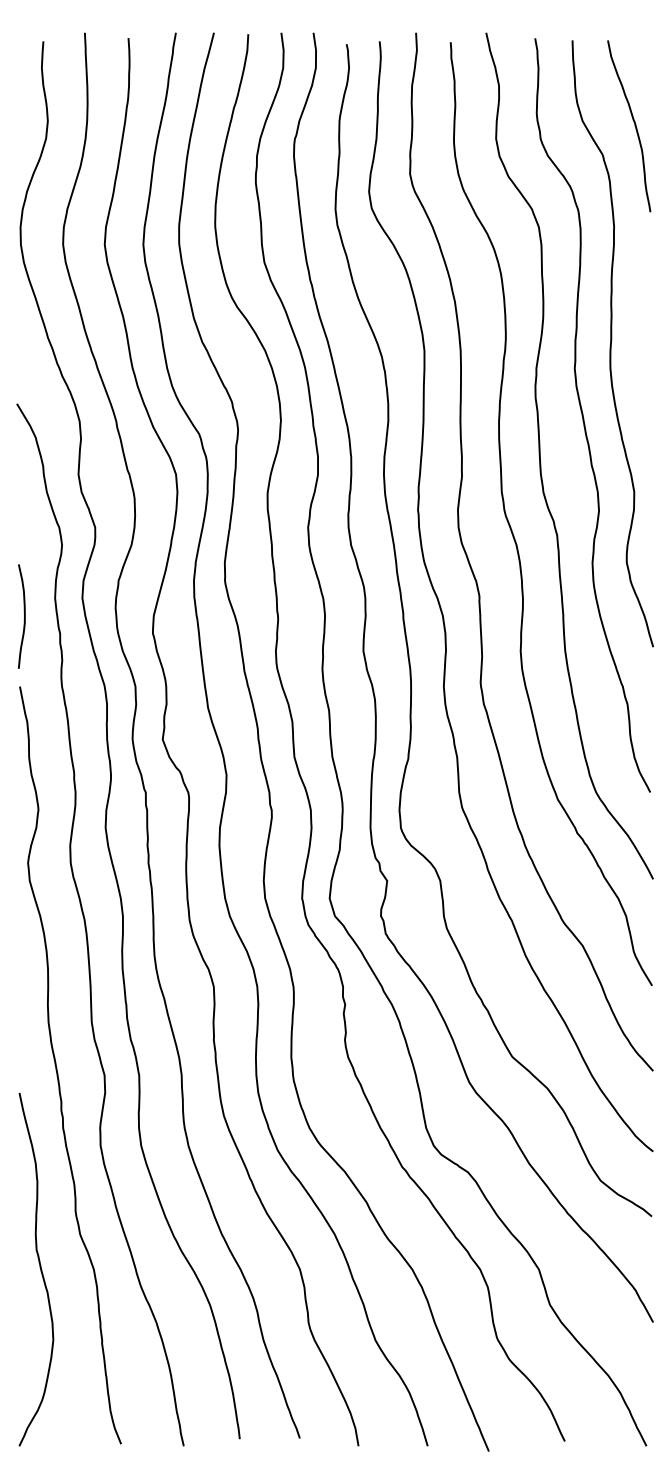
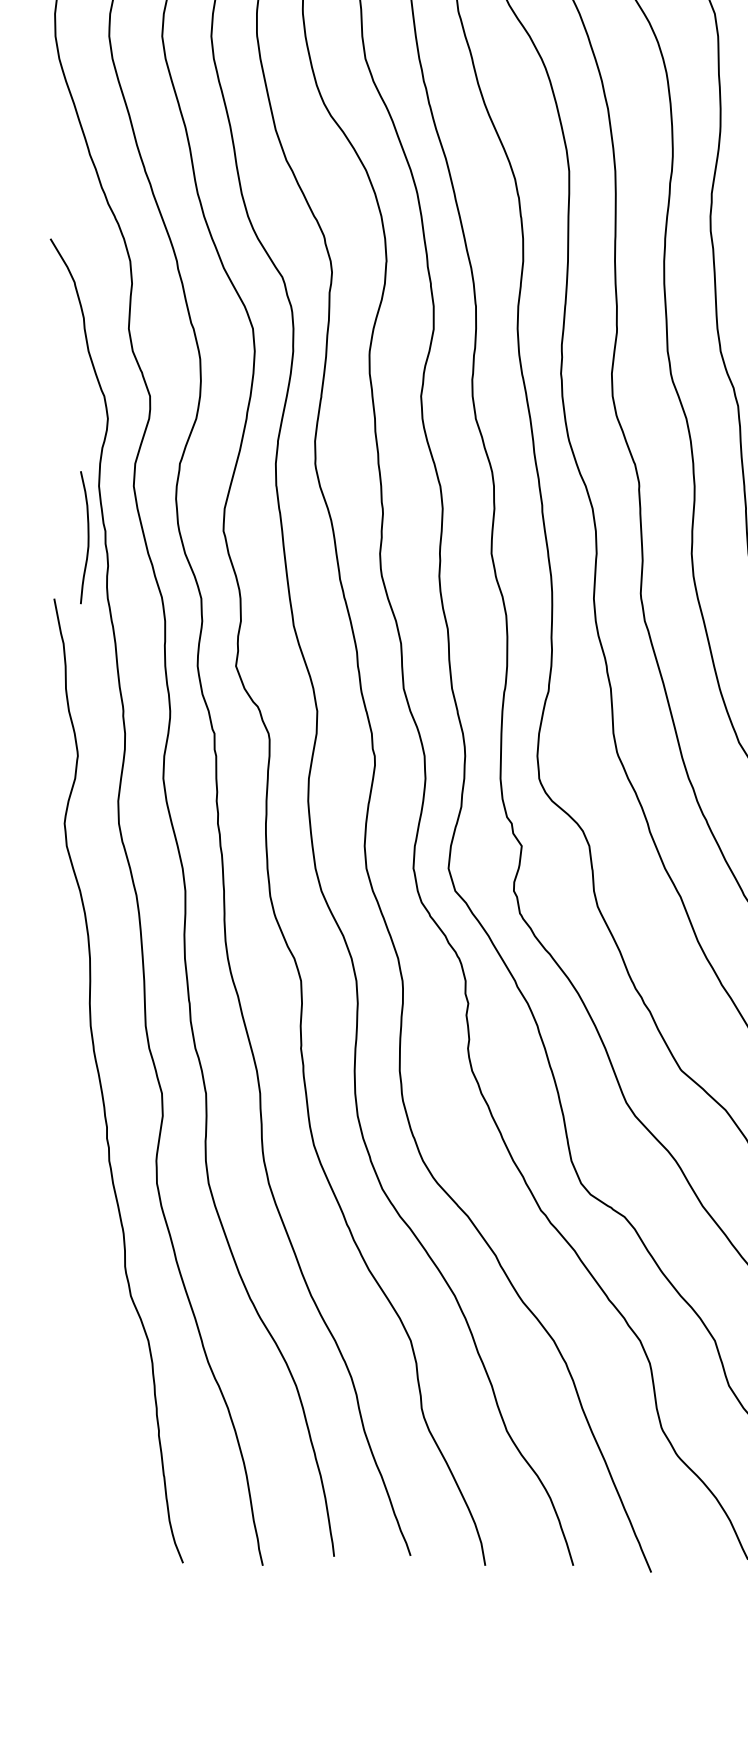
curve: (24, 616) -> (88, 537), moved
curve: (39, 1267) -> (79, 1338), removed

